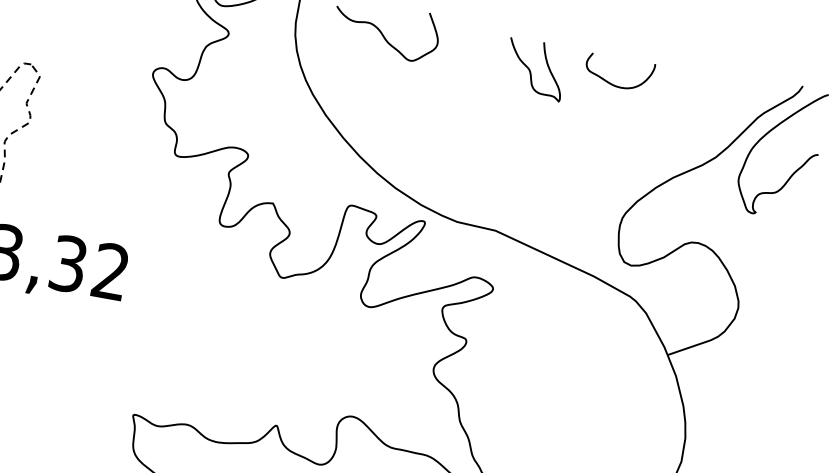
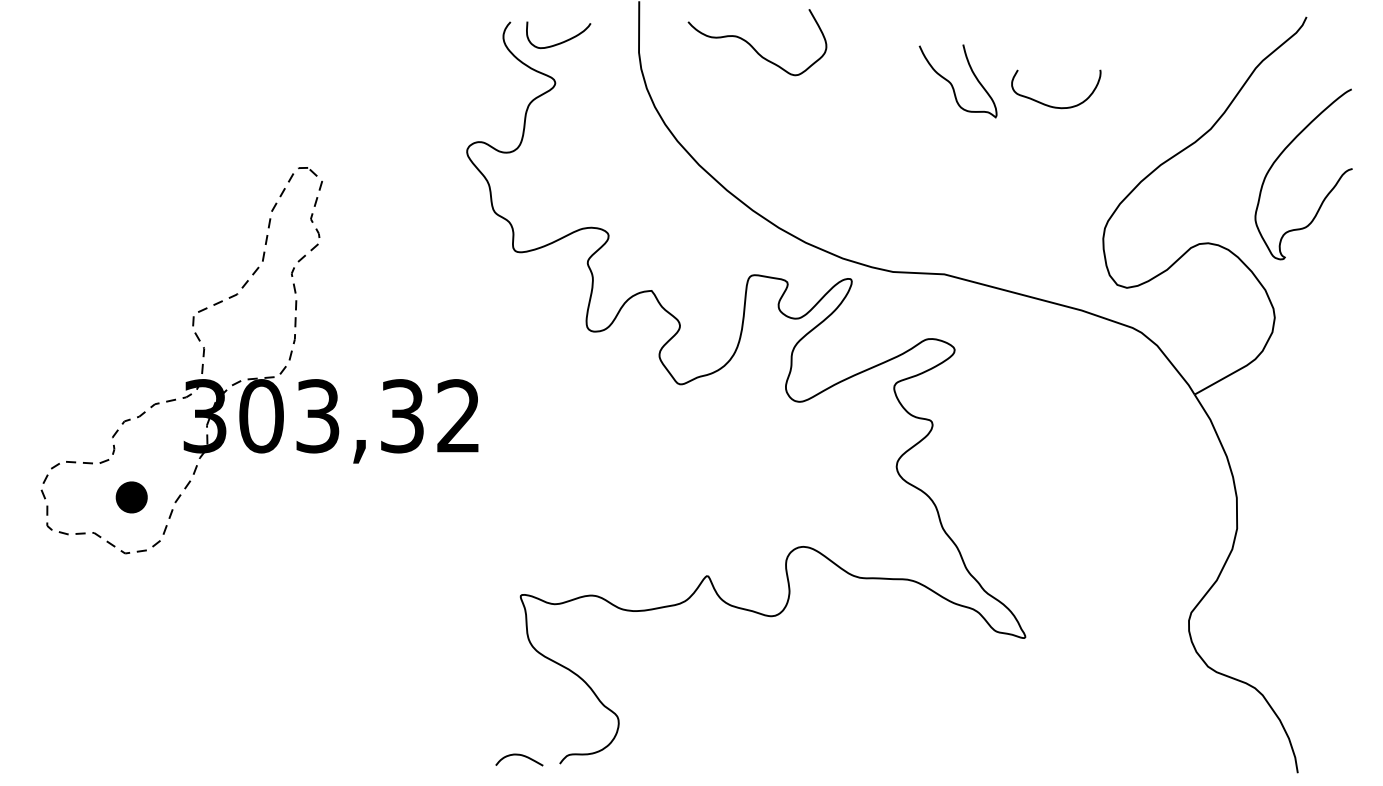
curve: (530, 70) -> (952, 84), moved
curve: (613, 84) -> (1051, 105), moved
curve: (765, 135) -> (1280, 156), moved

